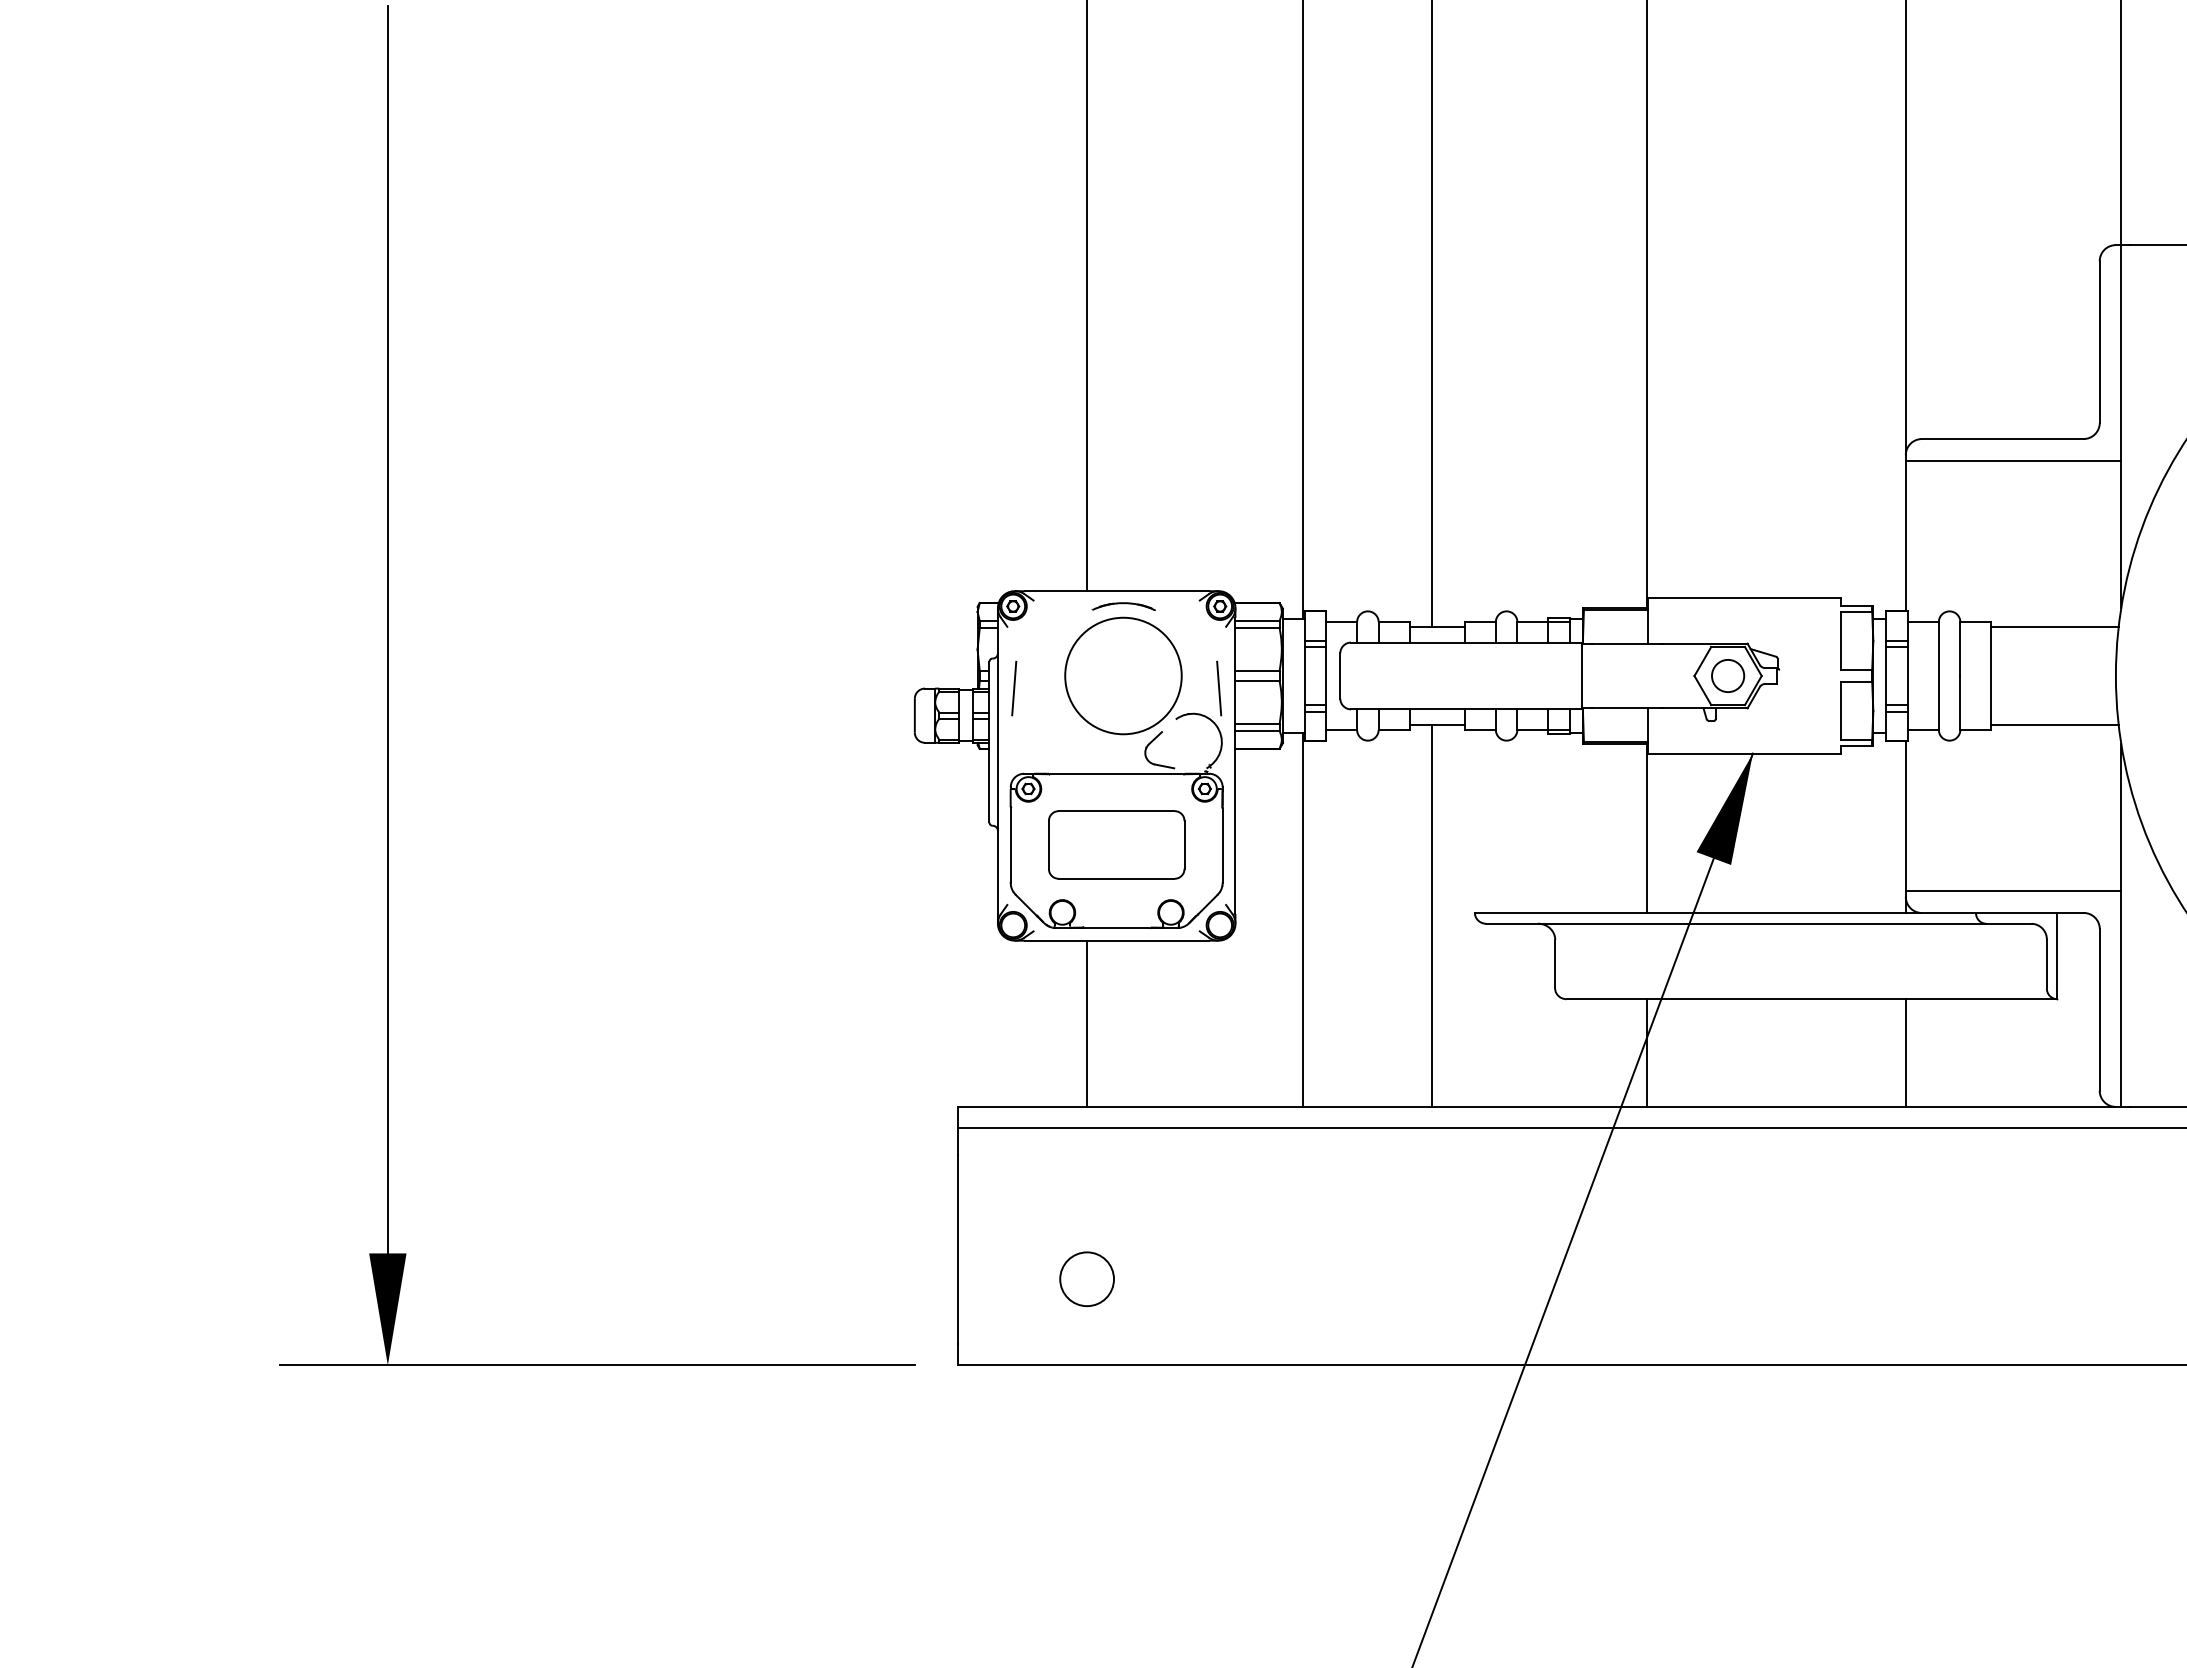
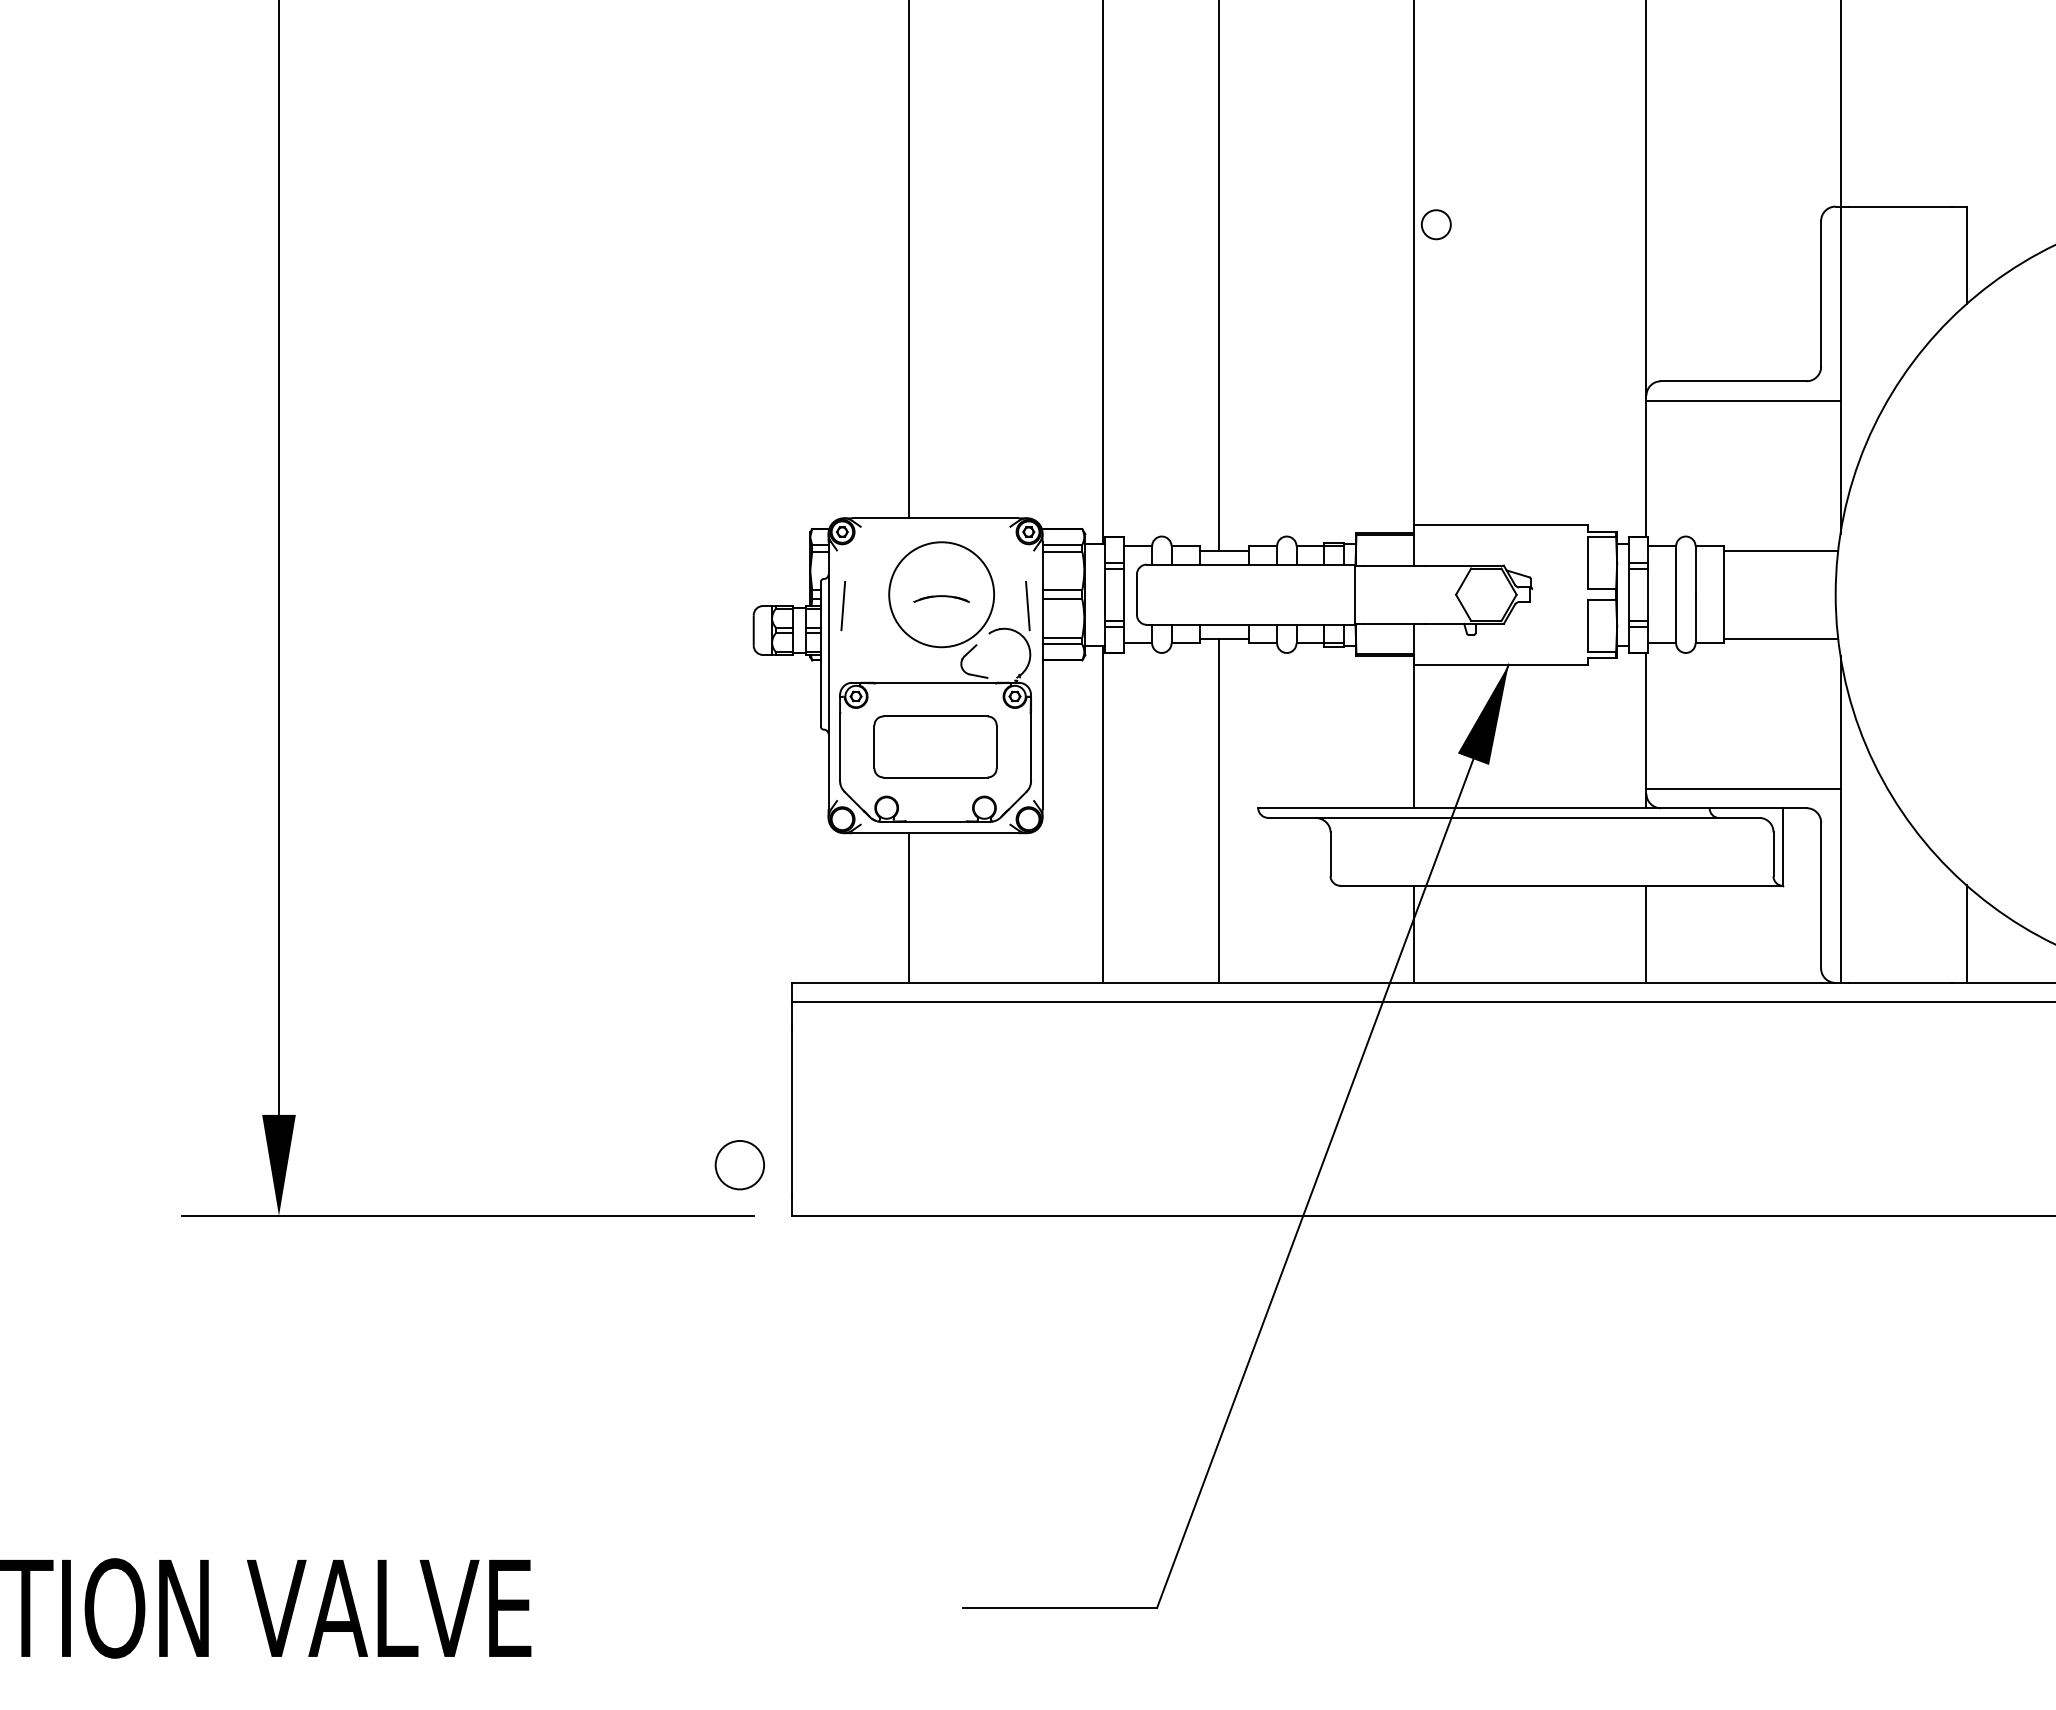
part: (1123, 606) -> (941, 599), moved
circle: (1728, 675) -> (1436, 224), moved
circle: (1086, 1279) -> (739, 1165), moved

